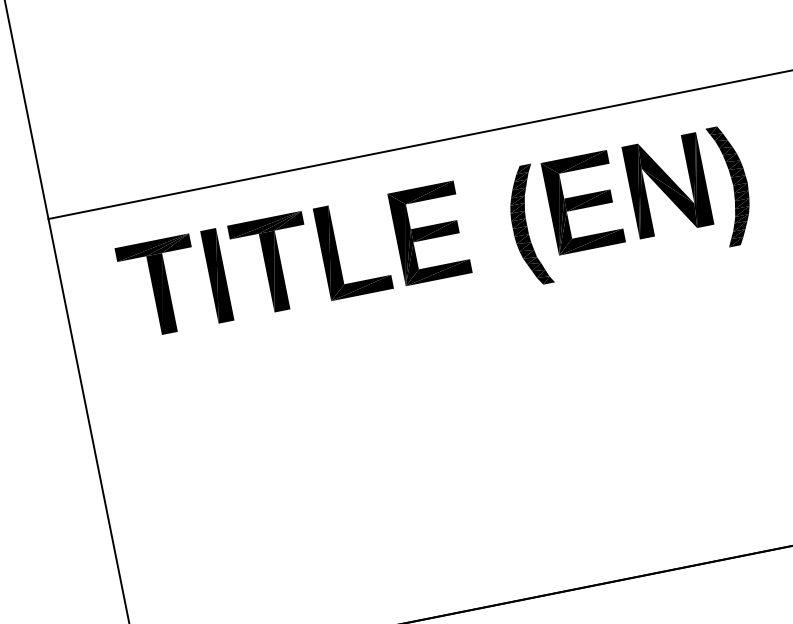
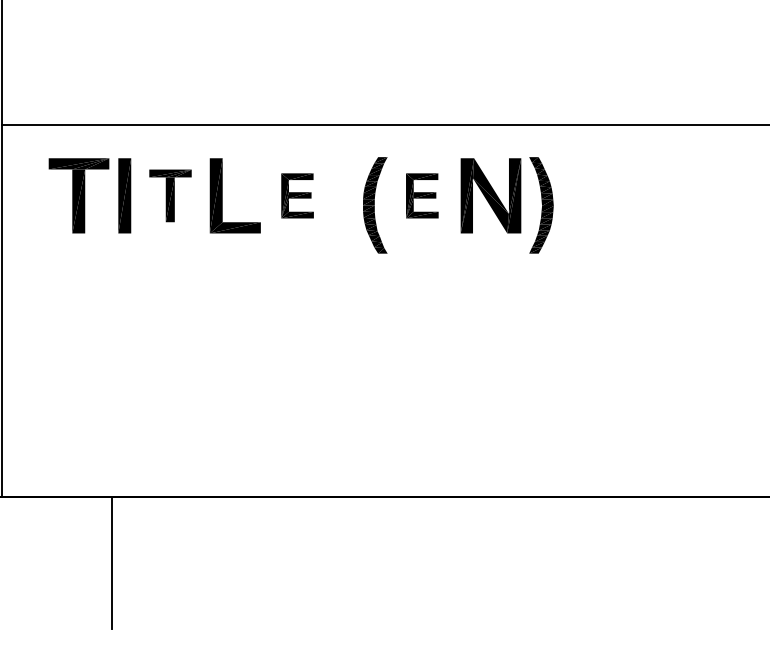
part: (583, 202) -> (422, 195), size x0.6
part: (429, 232) -> (297, 195), size x0.6
part: (273, 264) -> (170, 195), size x0.7

